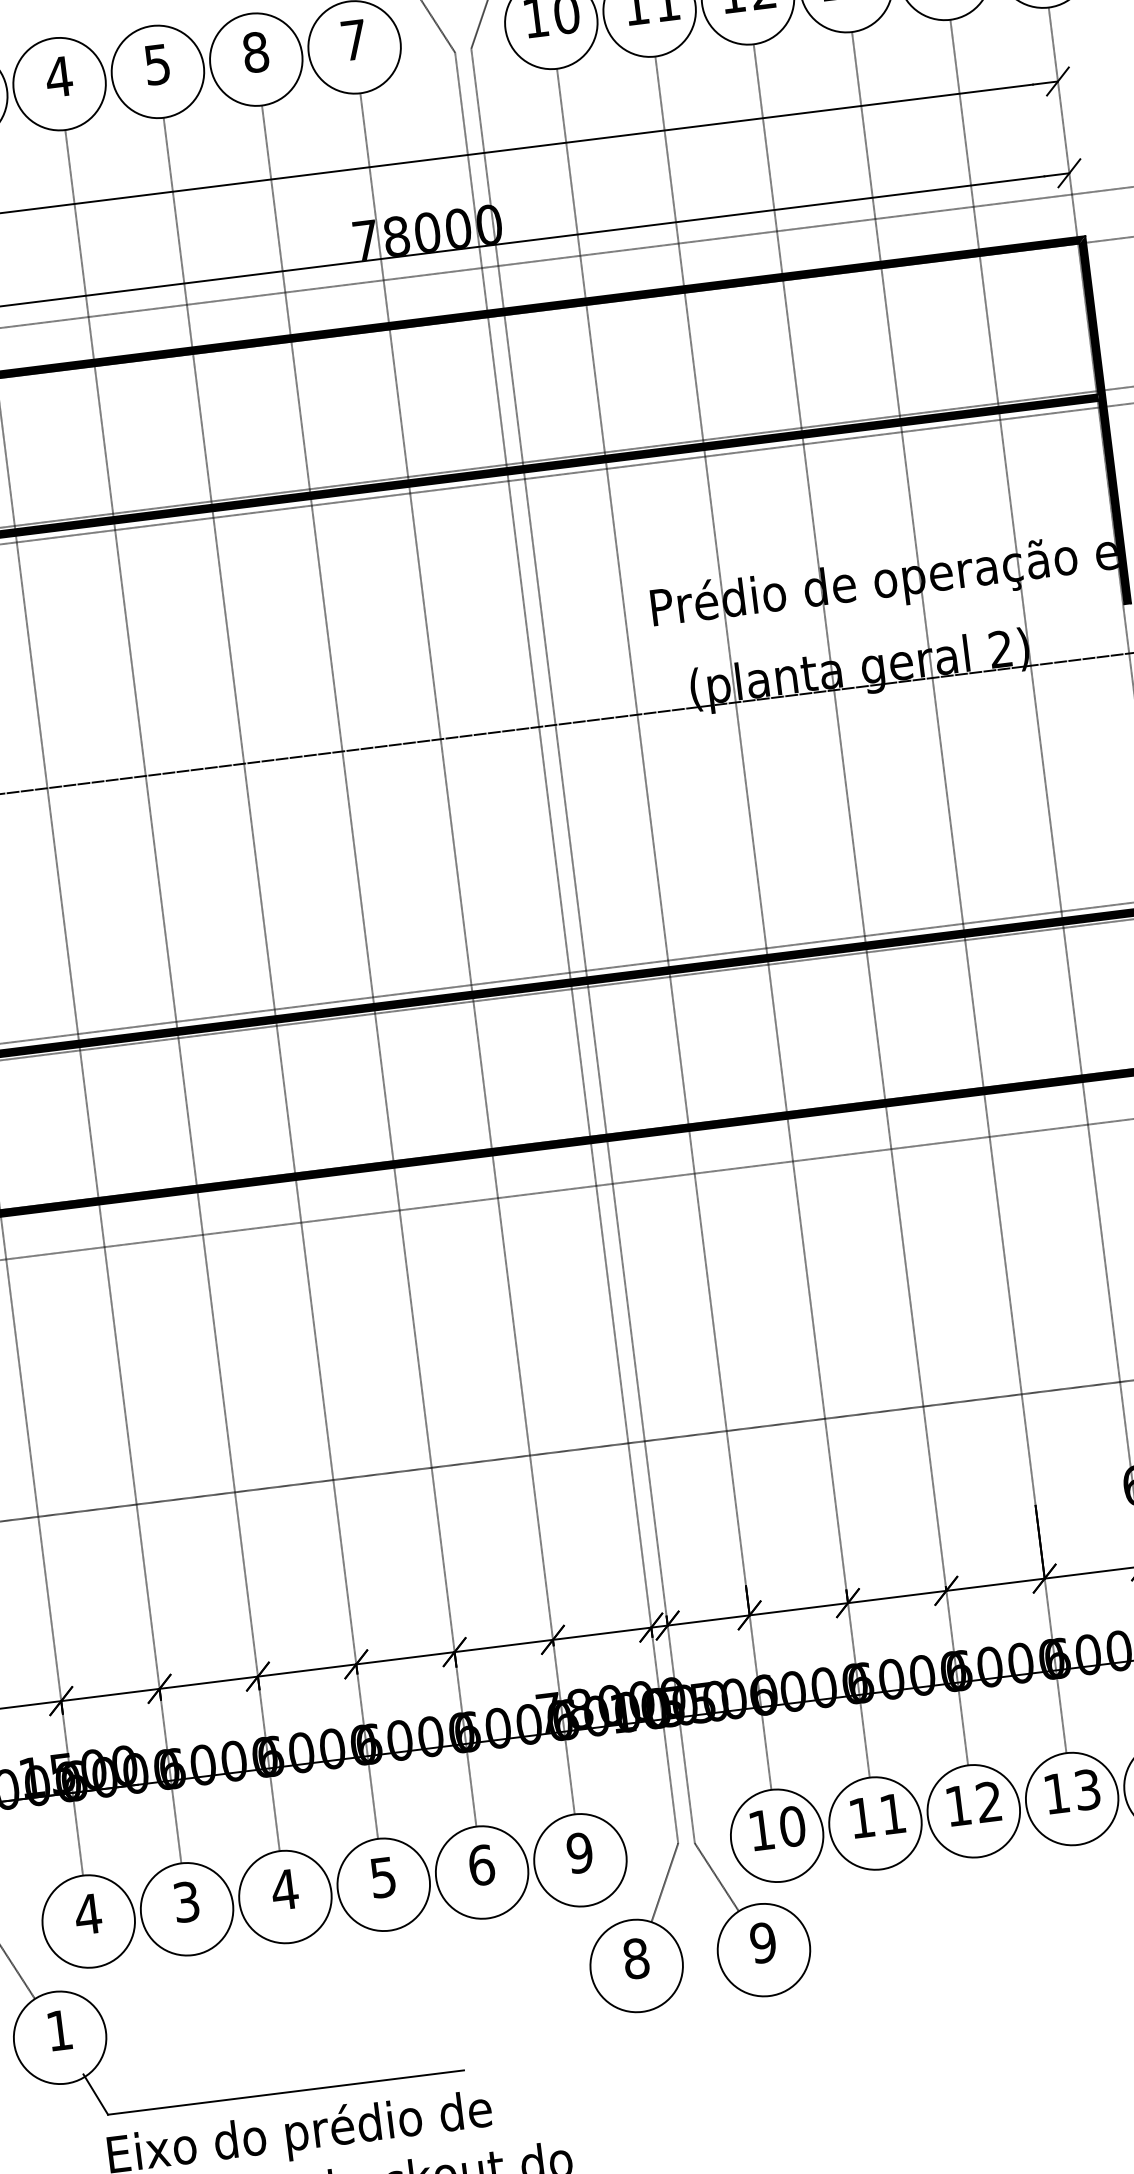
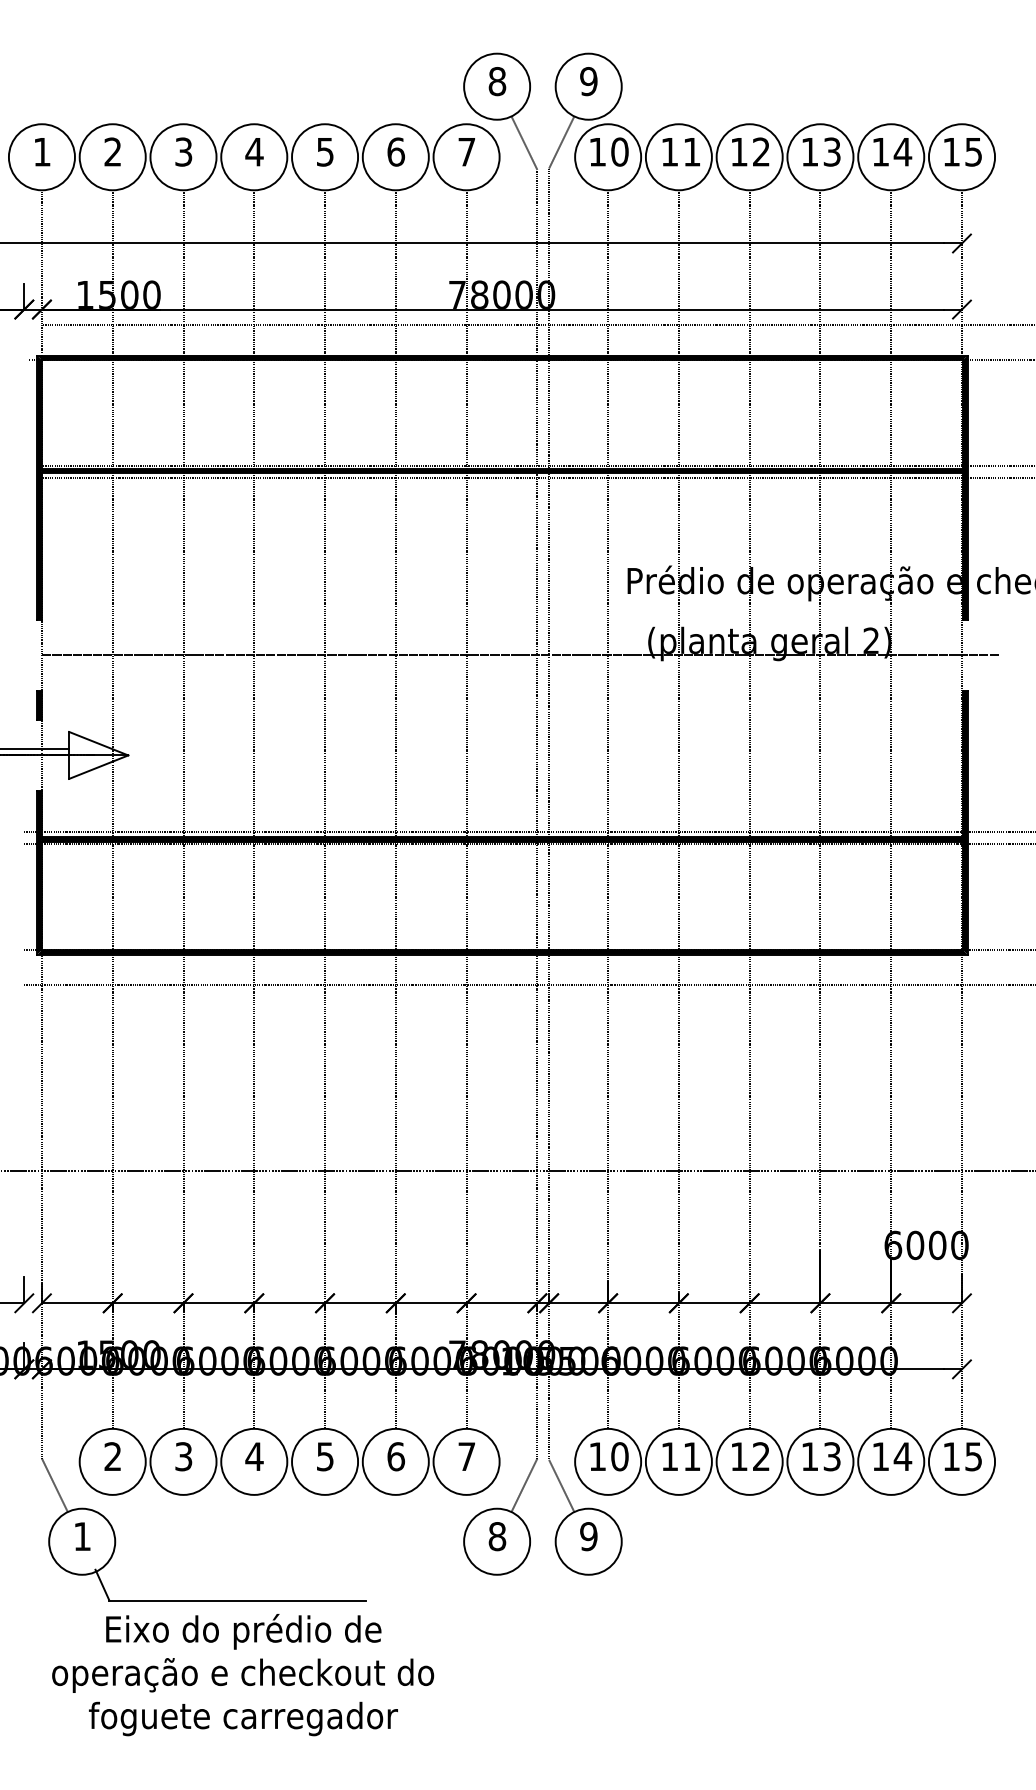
text: (256, 51) -> (396, 151), 8 -> 6
text: (579, 1852) -> (466, 1456), 9 -> 7
text: (87, 1914) -> (112, 1456), 4 -> 2

